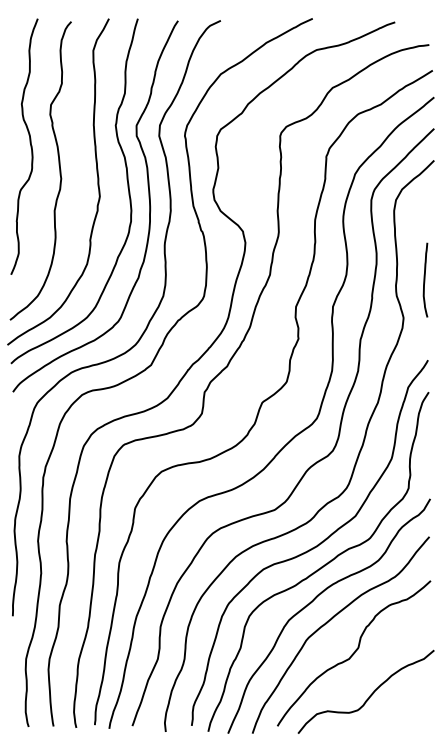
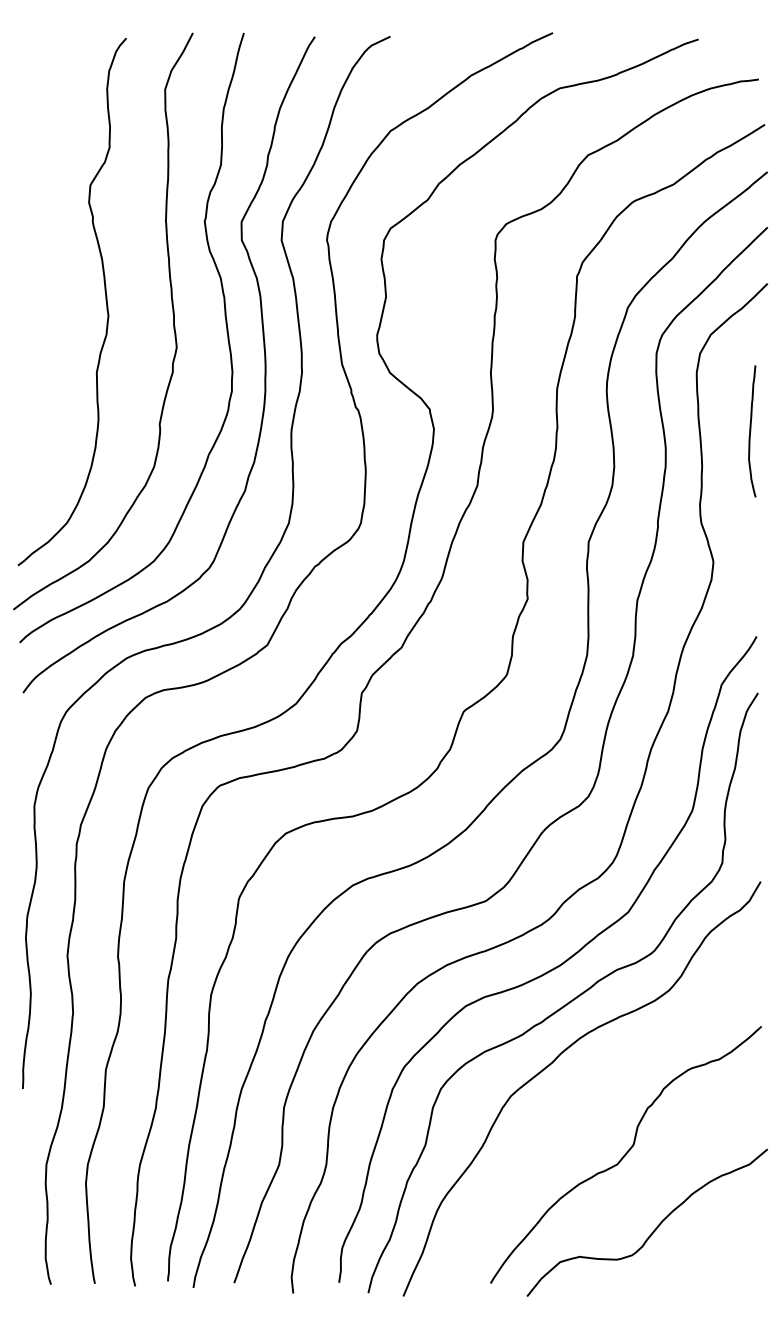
curve: (30, 146) -> (54, 258), removed
curve: (425, 279) -> (752, 430), moved
curve: (331, 620) -> (586, 1096), removed

